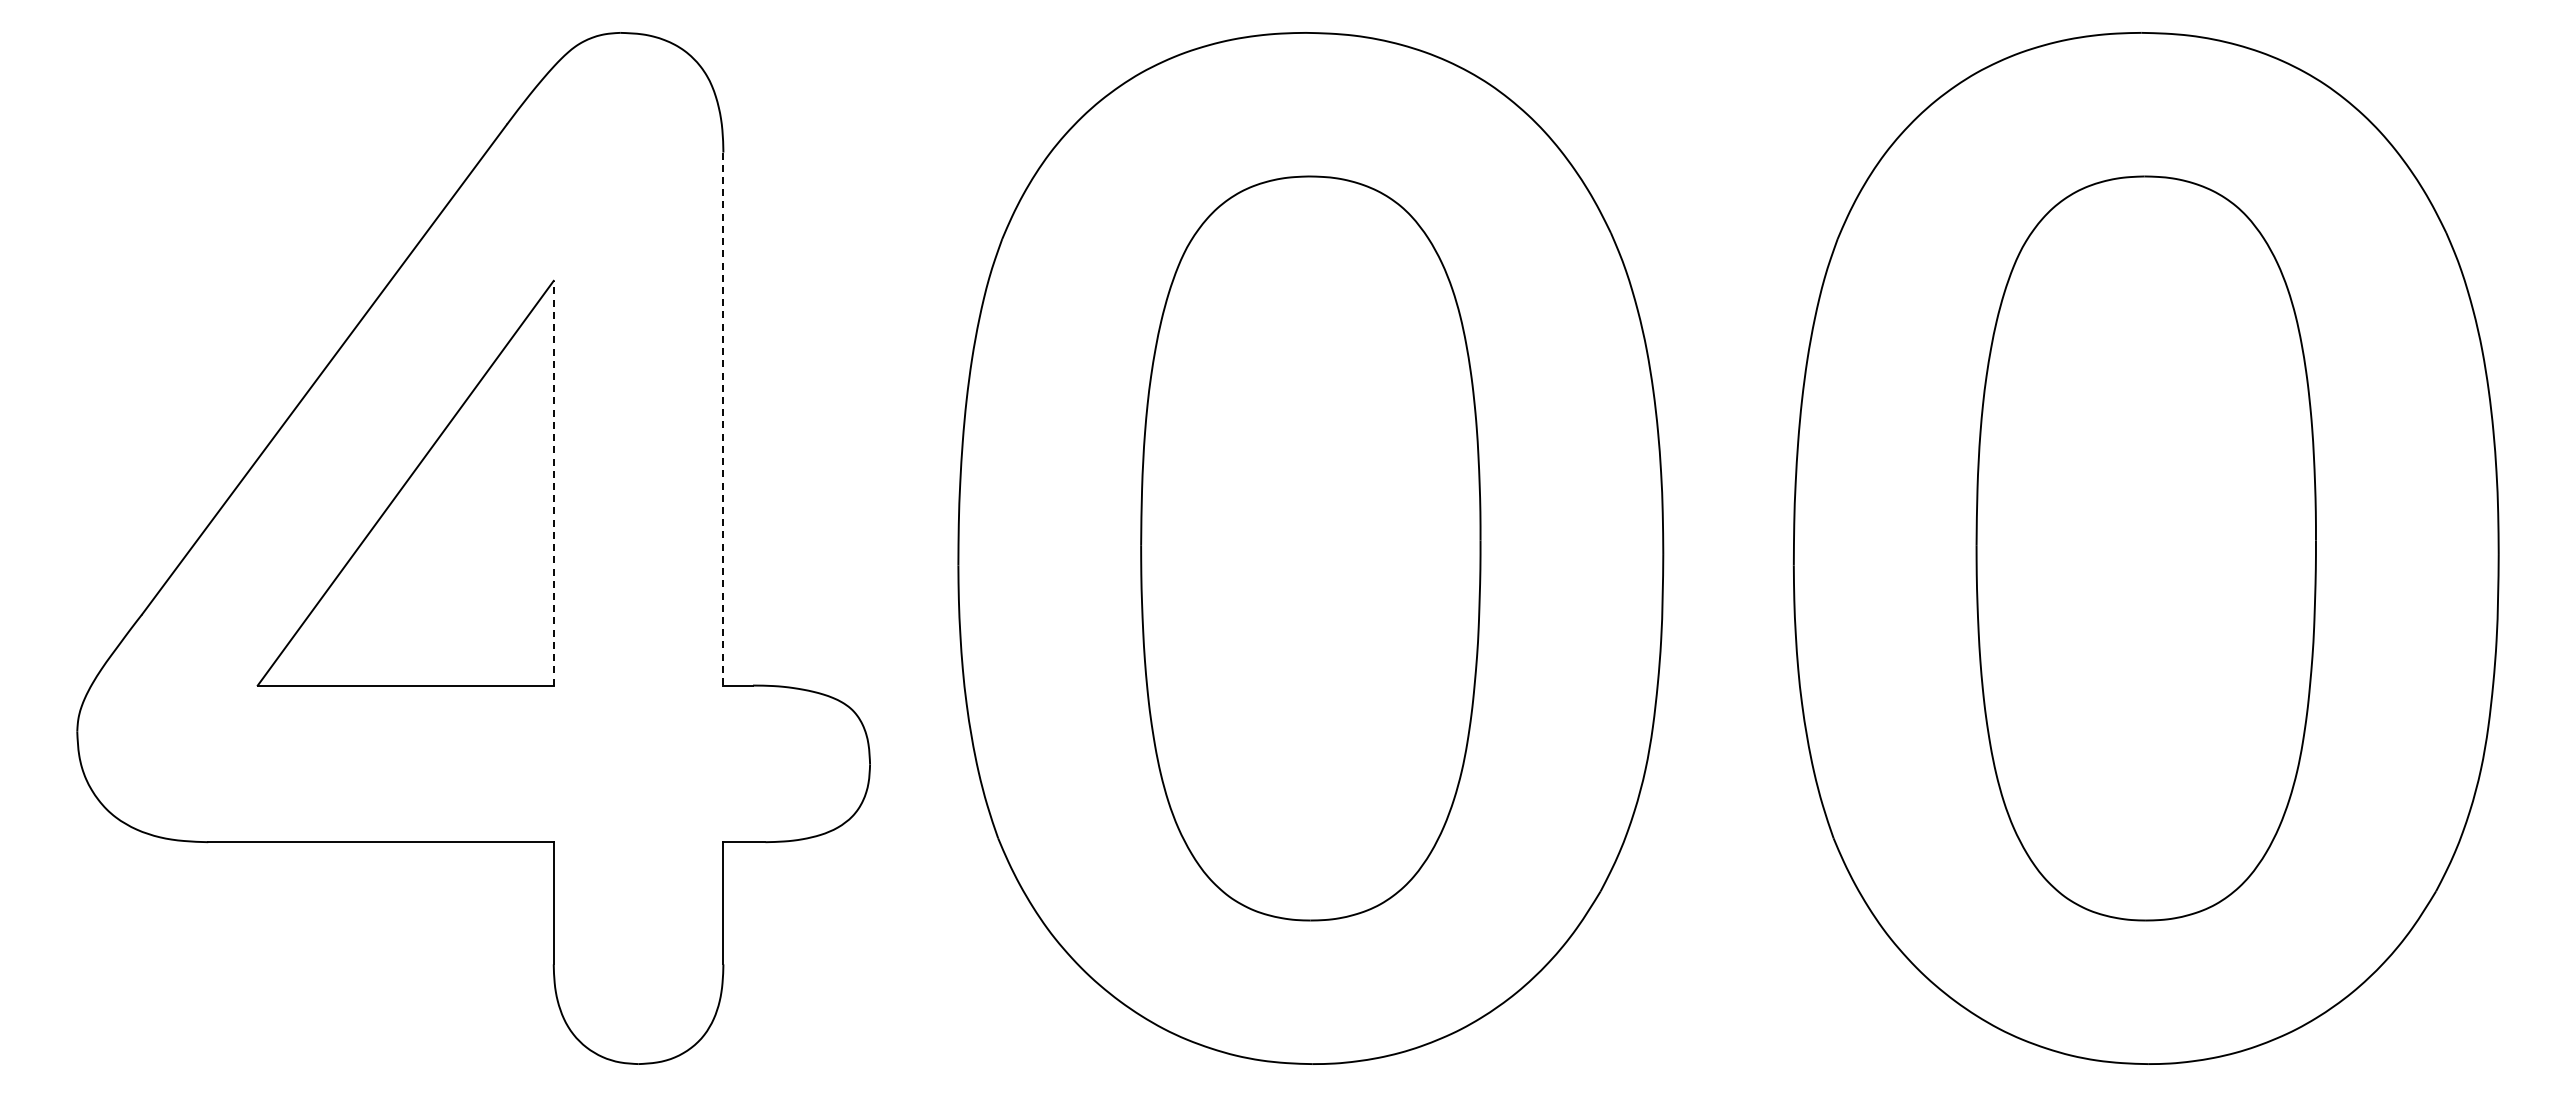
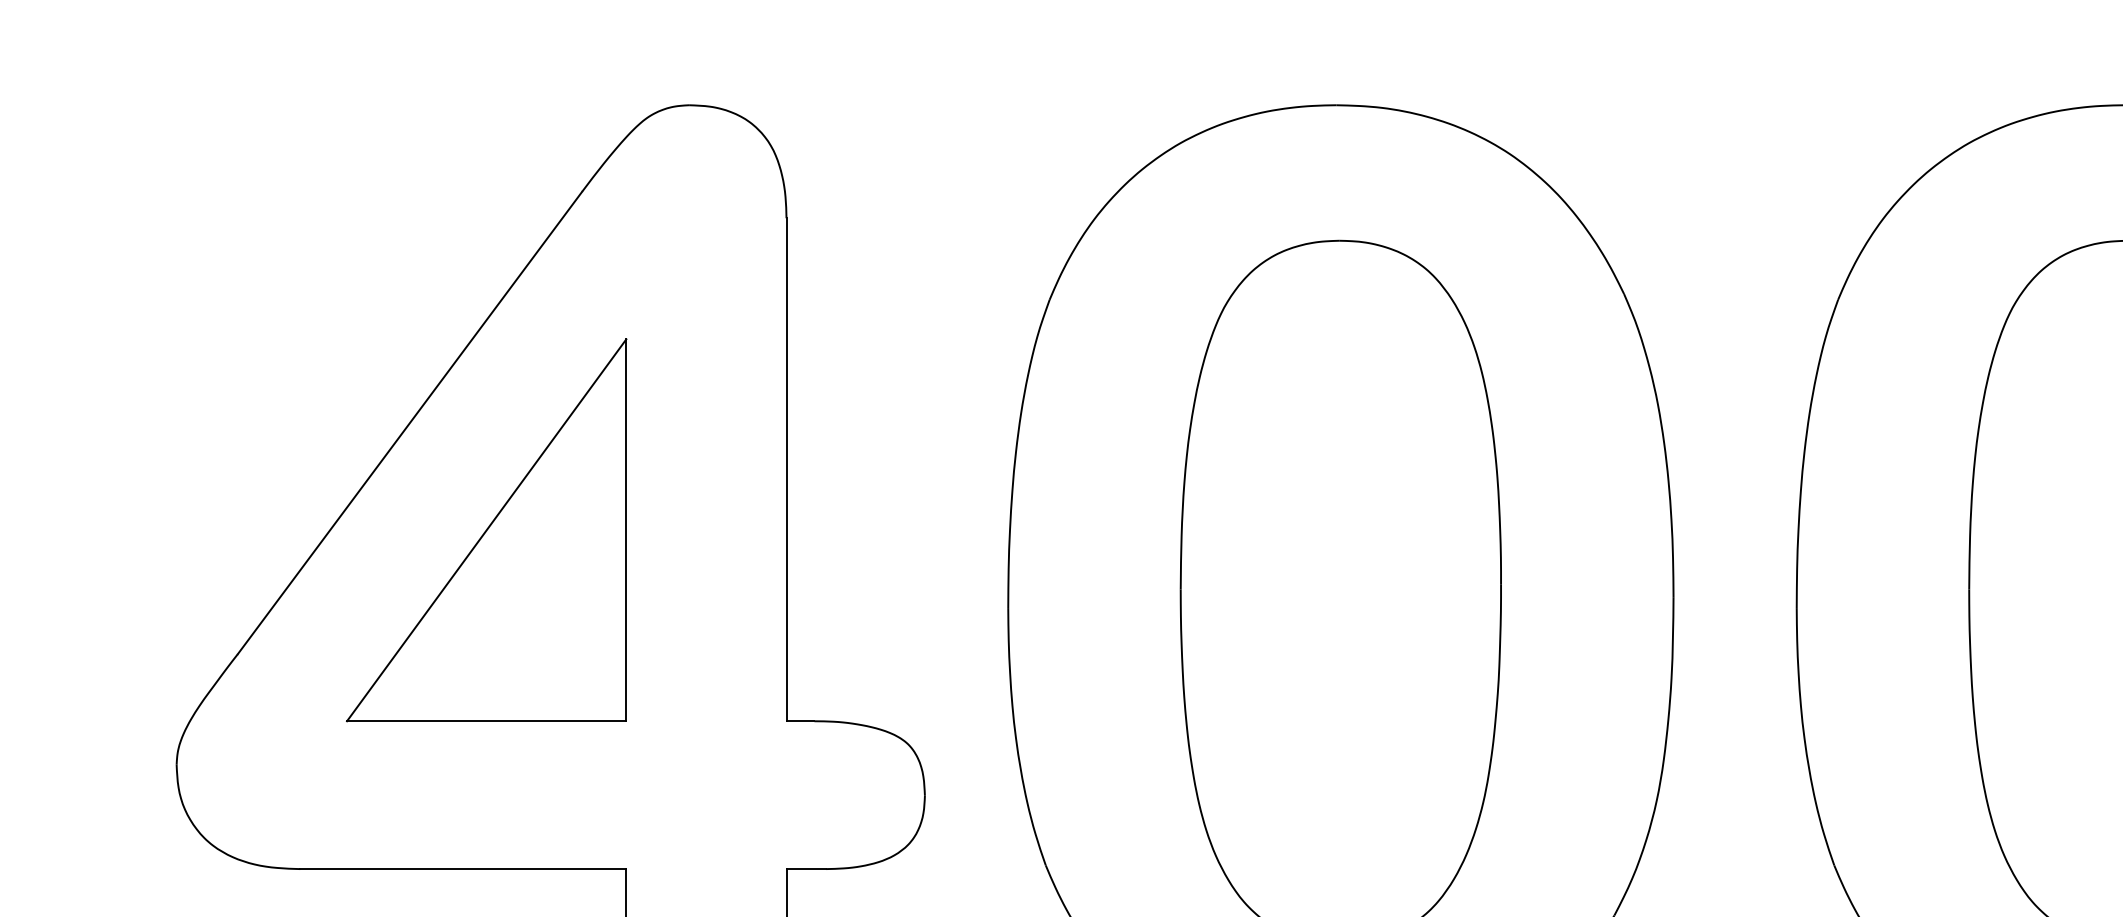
line: (723, 419) -> (786, 470), dashed -> solid
line: (553, 482) -> (626, 529), dashed -> solid

